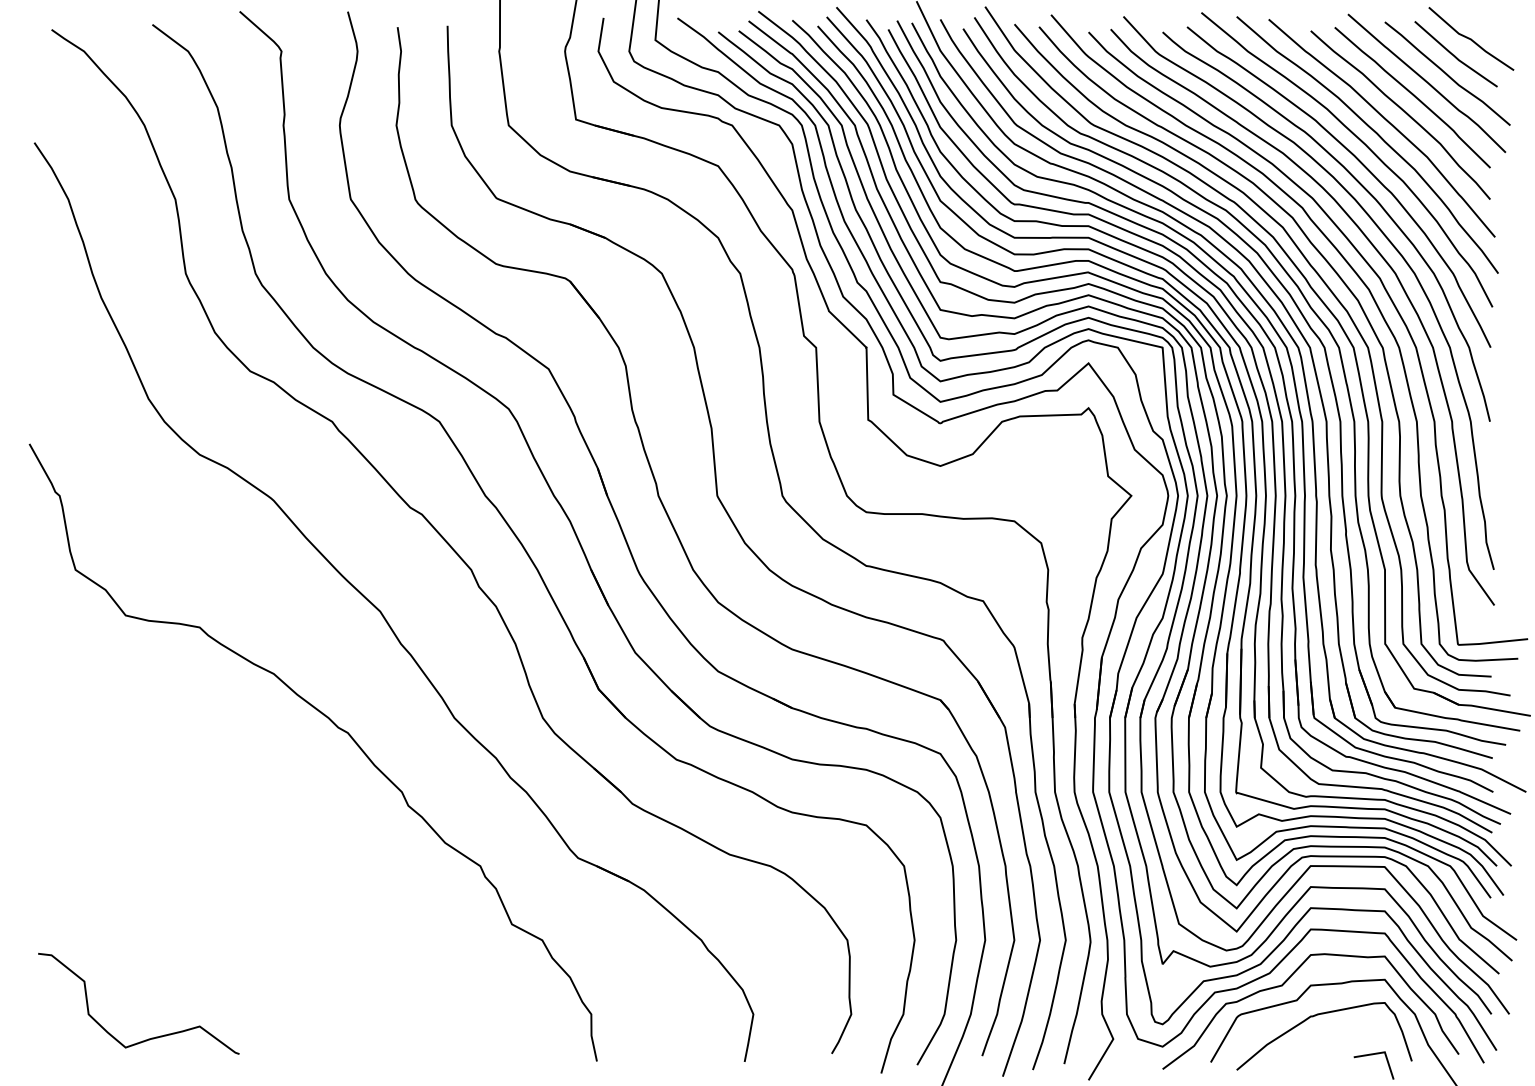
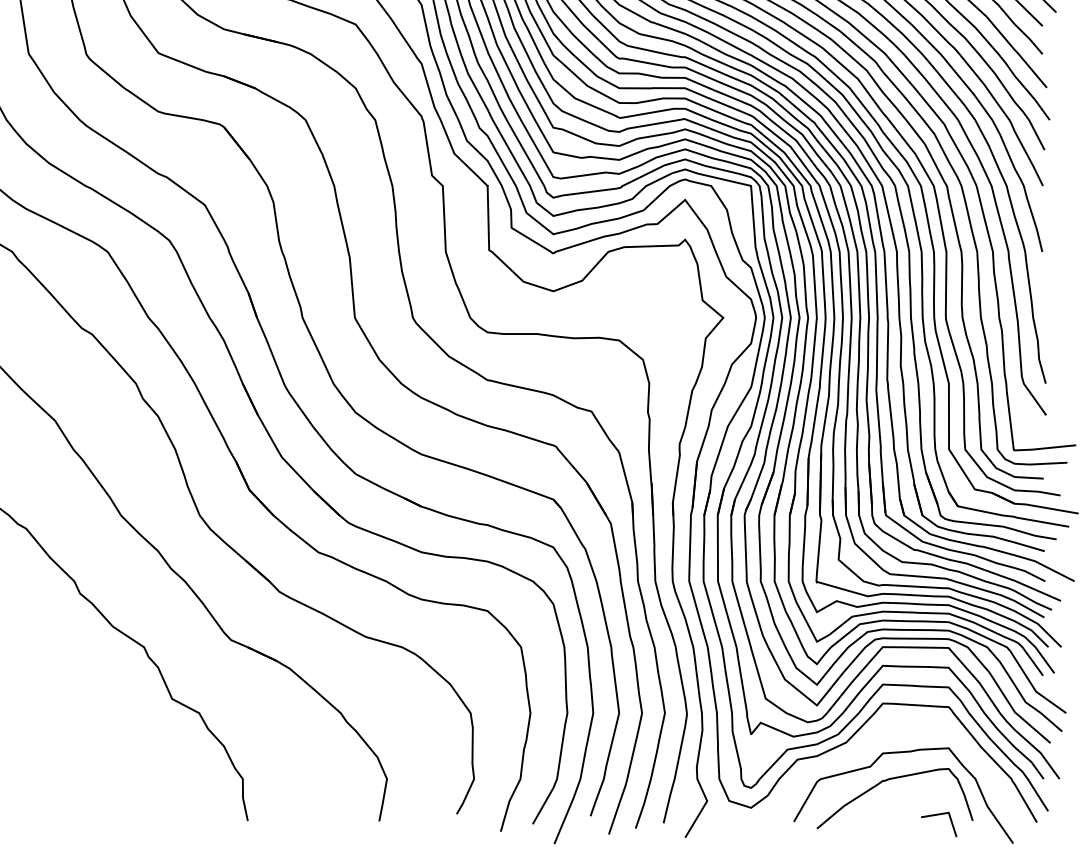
curve: (1284, 984) -> (859, 752), removed

